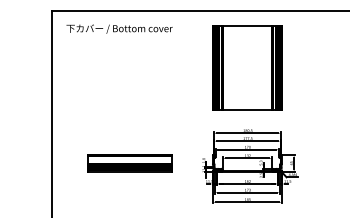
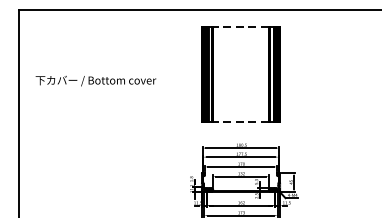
line: (246, 26) -> (240, 27), solid -> dashed
text: (119, 28) -> (95, 80), moved
line: (246, 110) -> (240, 122), solid -> dashed
part: (129, 163) -> (107, 182), removed

